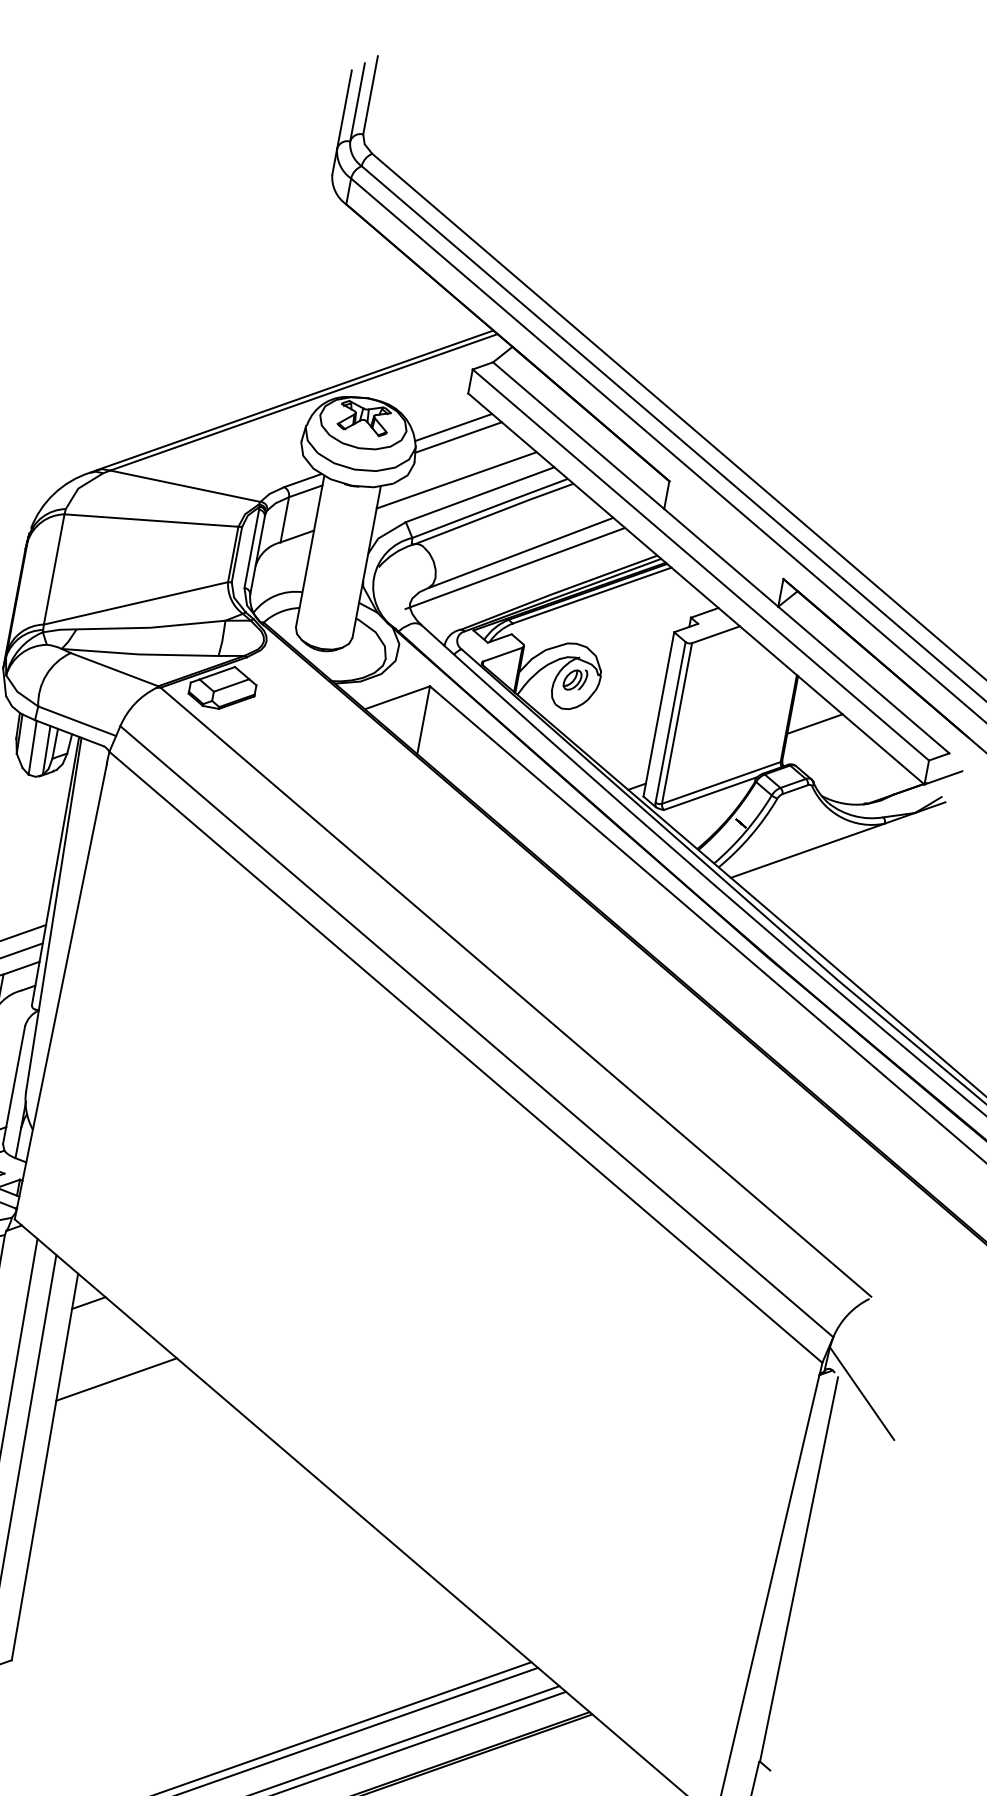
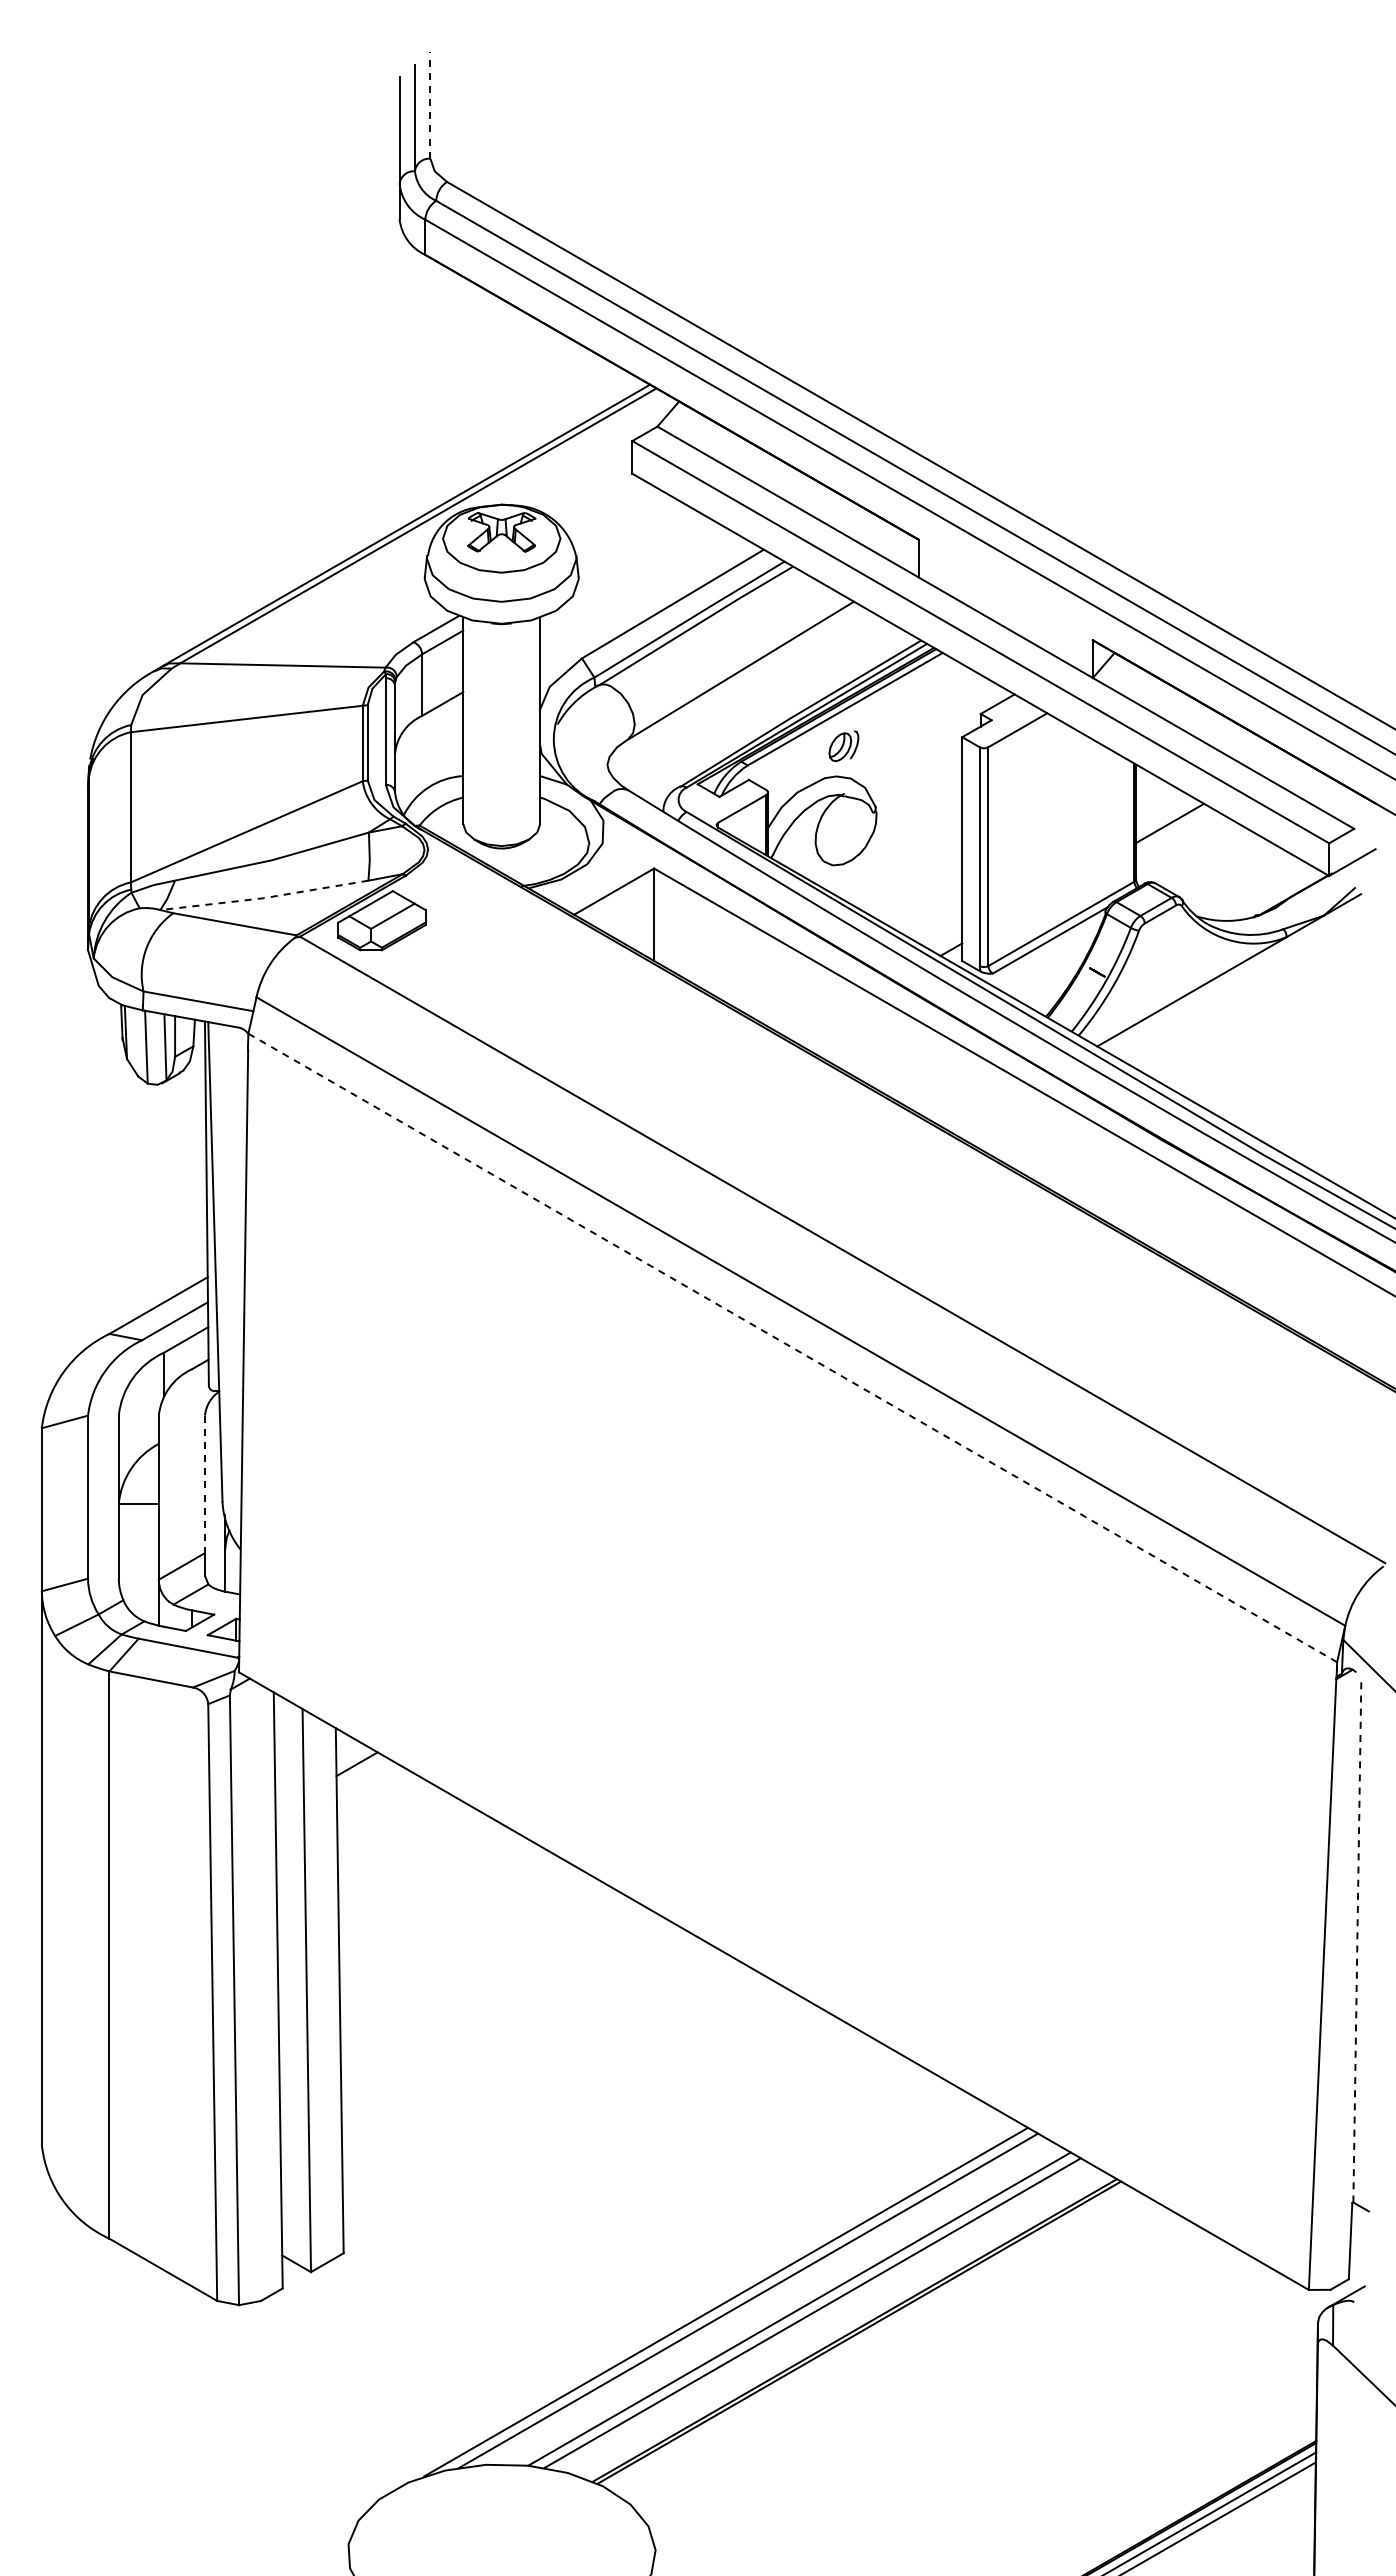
line: (370, 94) -> (430, 104), solid -> dashed
line: (453, 427) -> (621, 521), removed
line: (458, 437) -> (630, 533), removed
line: (456, 480) -> (638, 590), removed
line: (514, 568) -> (736, 692), removed
line: (139, 654) -> (264, 898), solid -> dashed
part: (575, 680) -> (843, 746), moved
line: (465, 1056) -> (792, 1347), solid -> dashed
line: (15, 1076) -> (205, 1484), solid -> dashed
line: (116, 1379) -> (412, 1857), removed
line: (799, 1569) -> (1357, 1939), solid -> dashed

